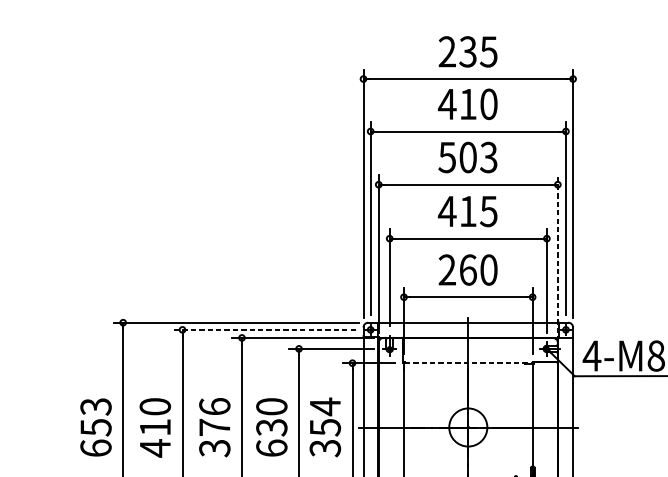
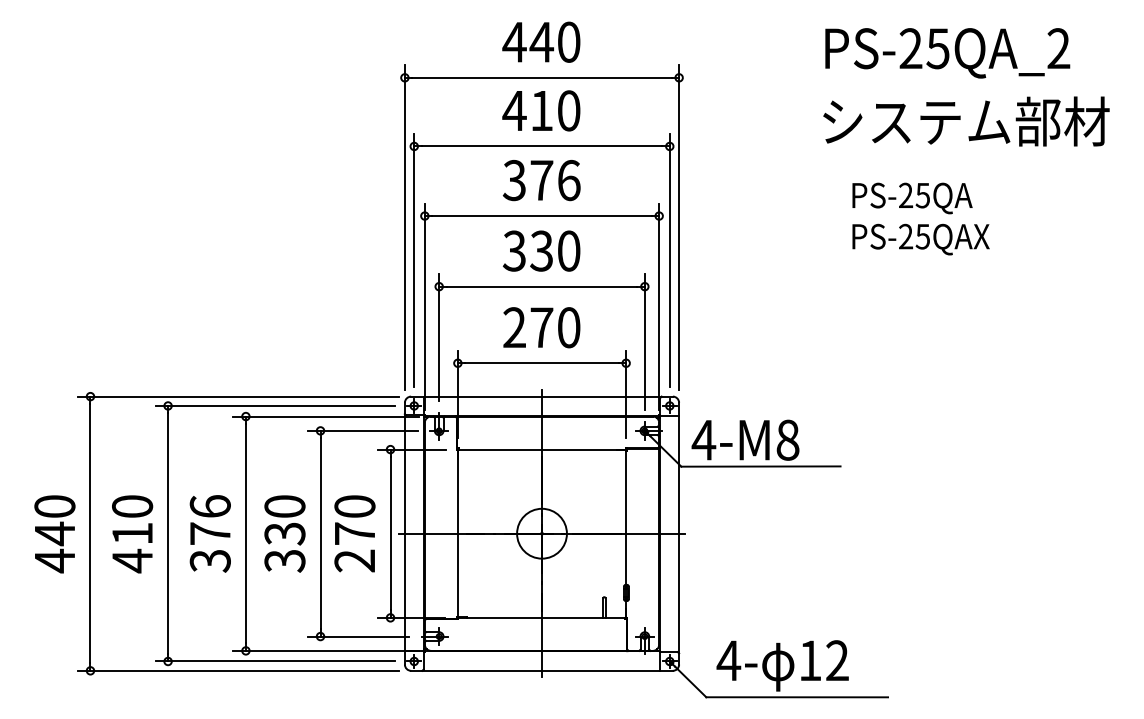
text: (467, 51) -> (541, 41), 235 -> 440
text: (467, 157) -> (541, 180), 503 -> 376
text: (467, 211) -> (541, 250), 415 -> 330
line: (558, 253) -> (659, 306), dashed -> solid
text: (467, 269) -> (541, 327), 260 -> 270
line: (264, 329) -> (275, 405), dashed -> solid
line: (468, 363) -> (542, 449), dashed -> solid
text: (324, 427) -> (354, 533), 354 -> 270
text: (95, 428) -> (54, 534), 653 -> 440
text: (271, 447) -> (284, 560), 630 -> 330

